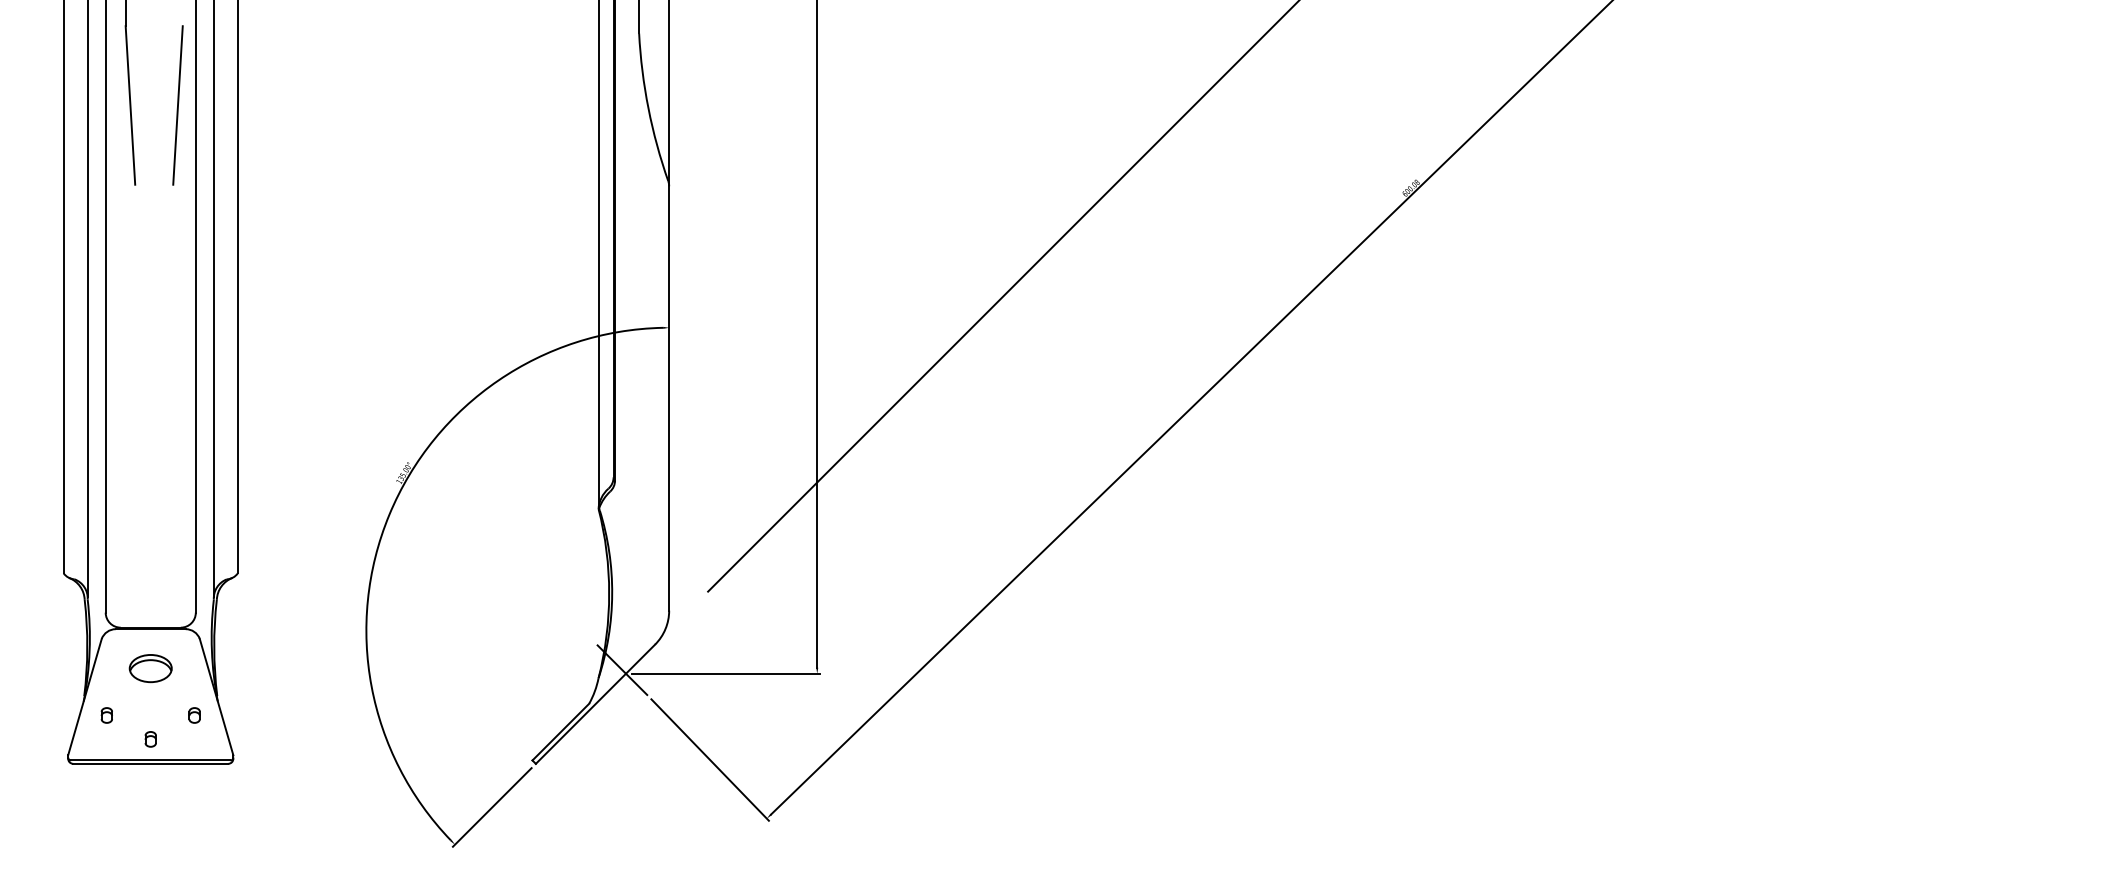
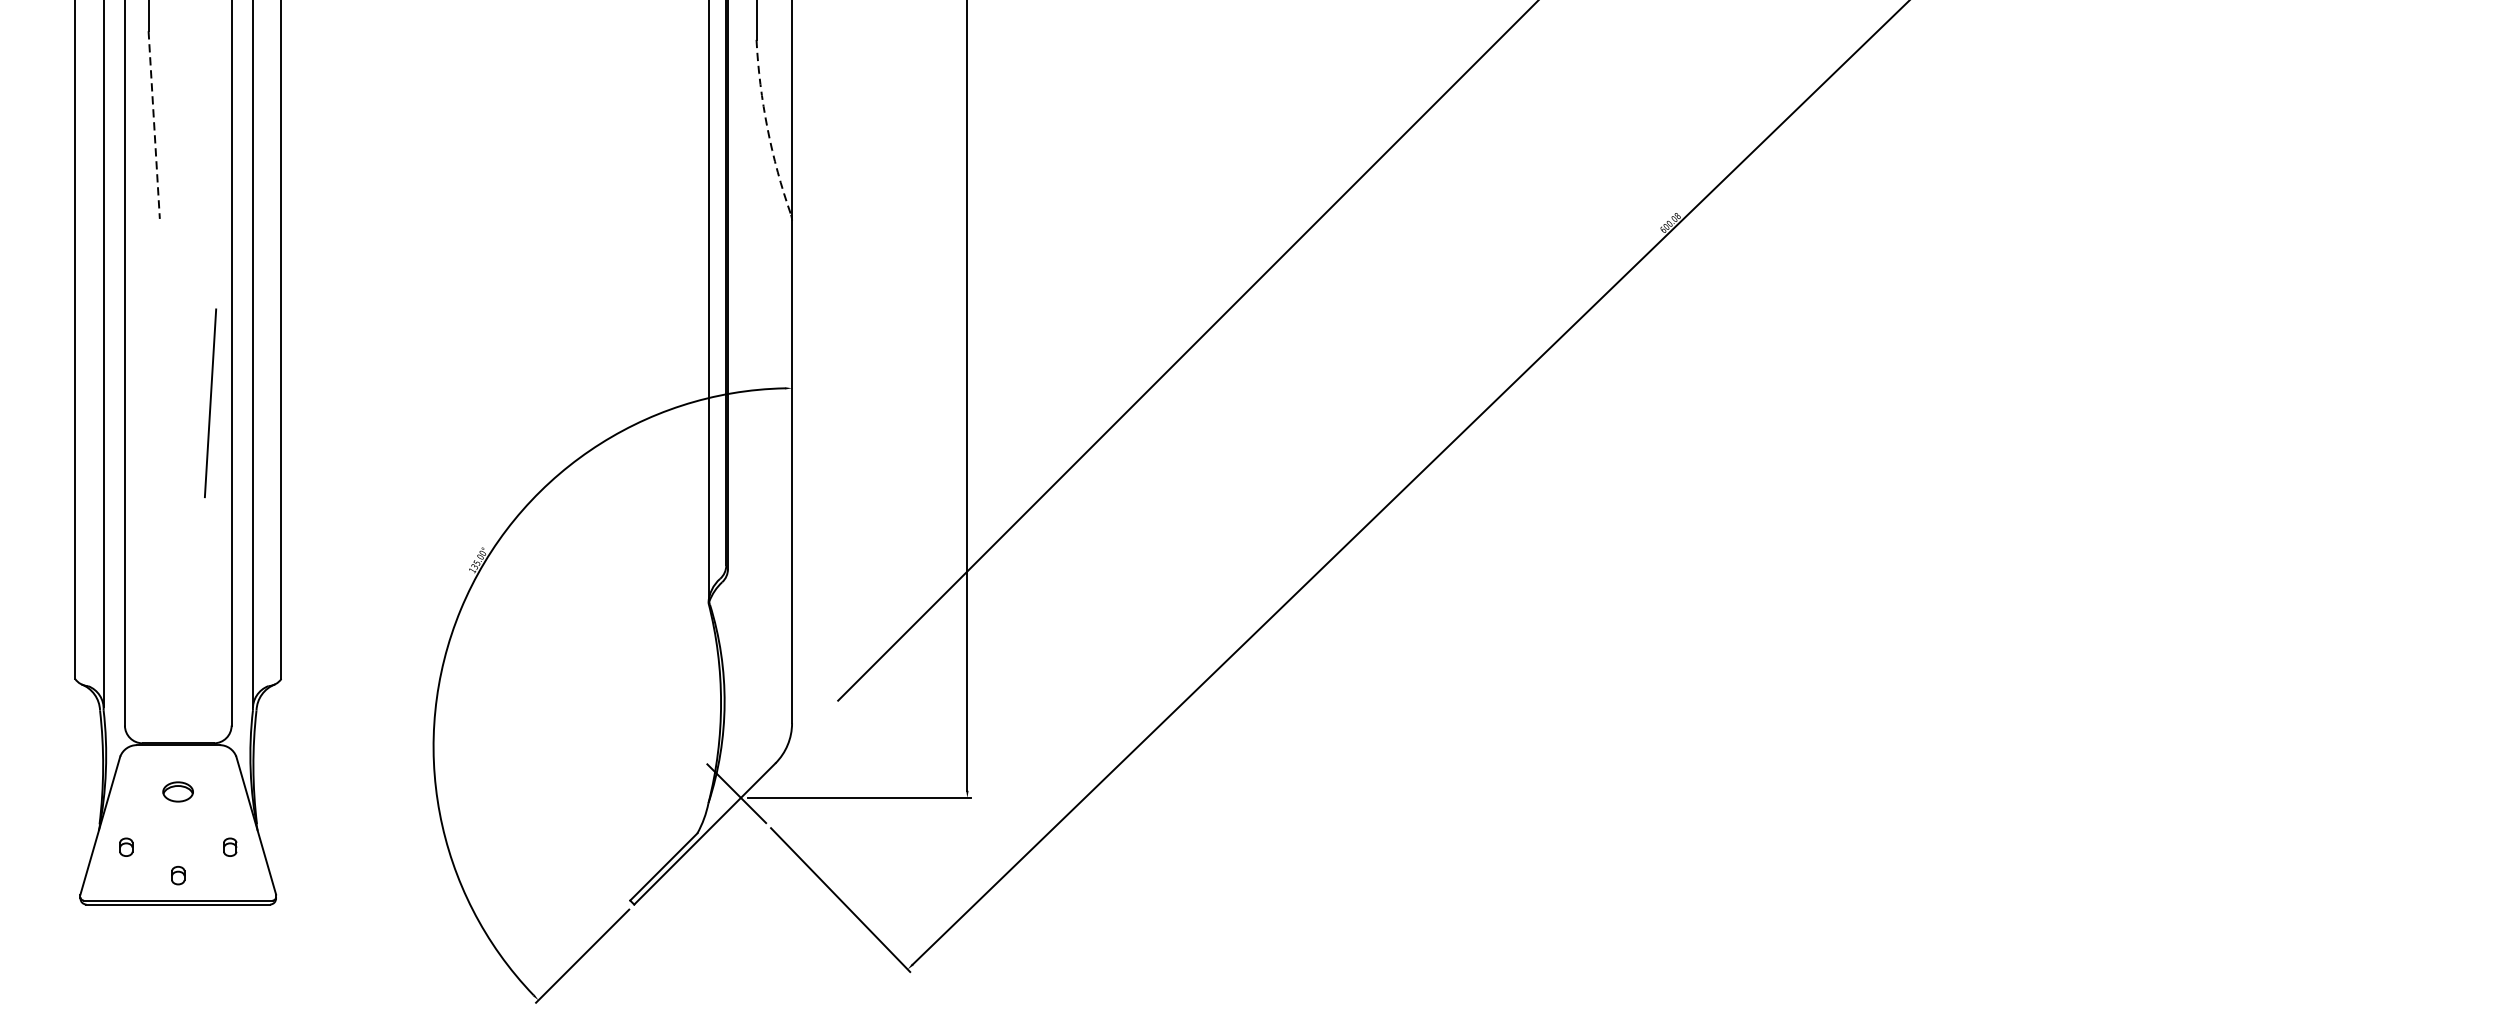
line: (130, 105) -> (154, 125), solid -> dashed
line: (177, 105) -> (209, 403), moved
arc: (648, 108) -> (767, 128), solid -> dashed
part: (150, 668) -> (177, 791), size x0.6

